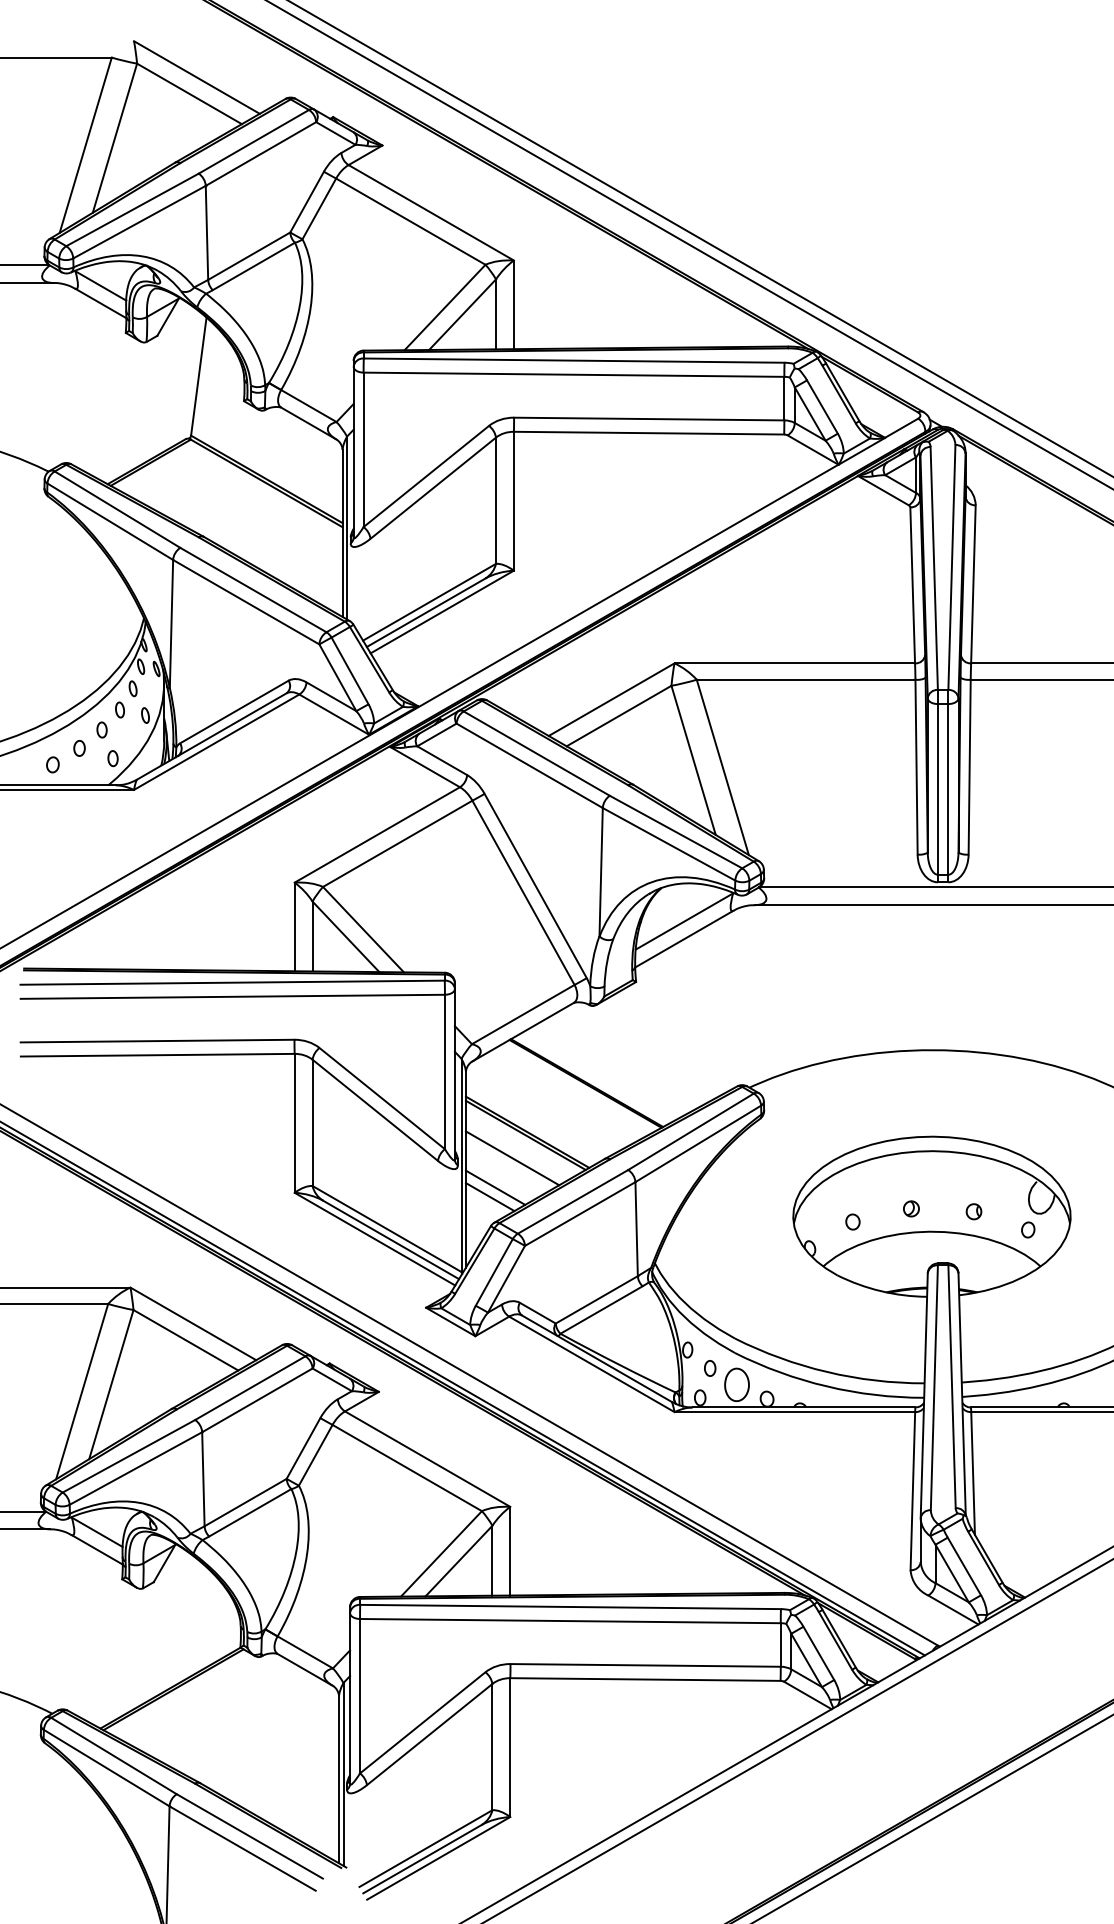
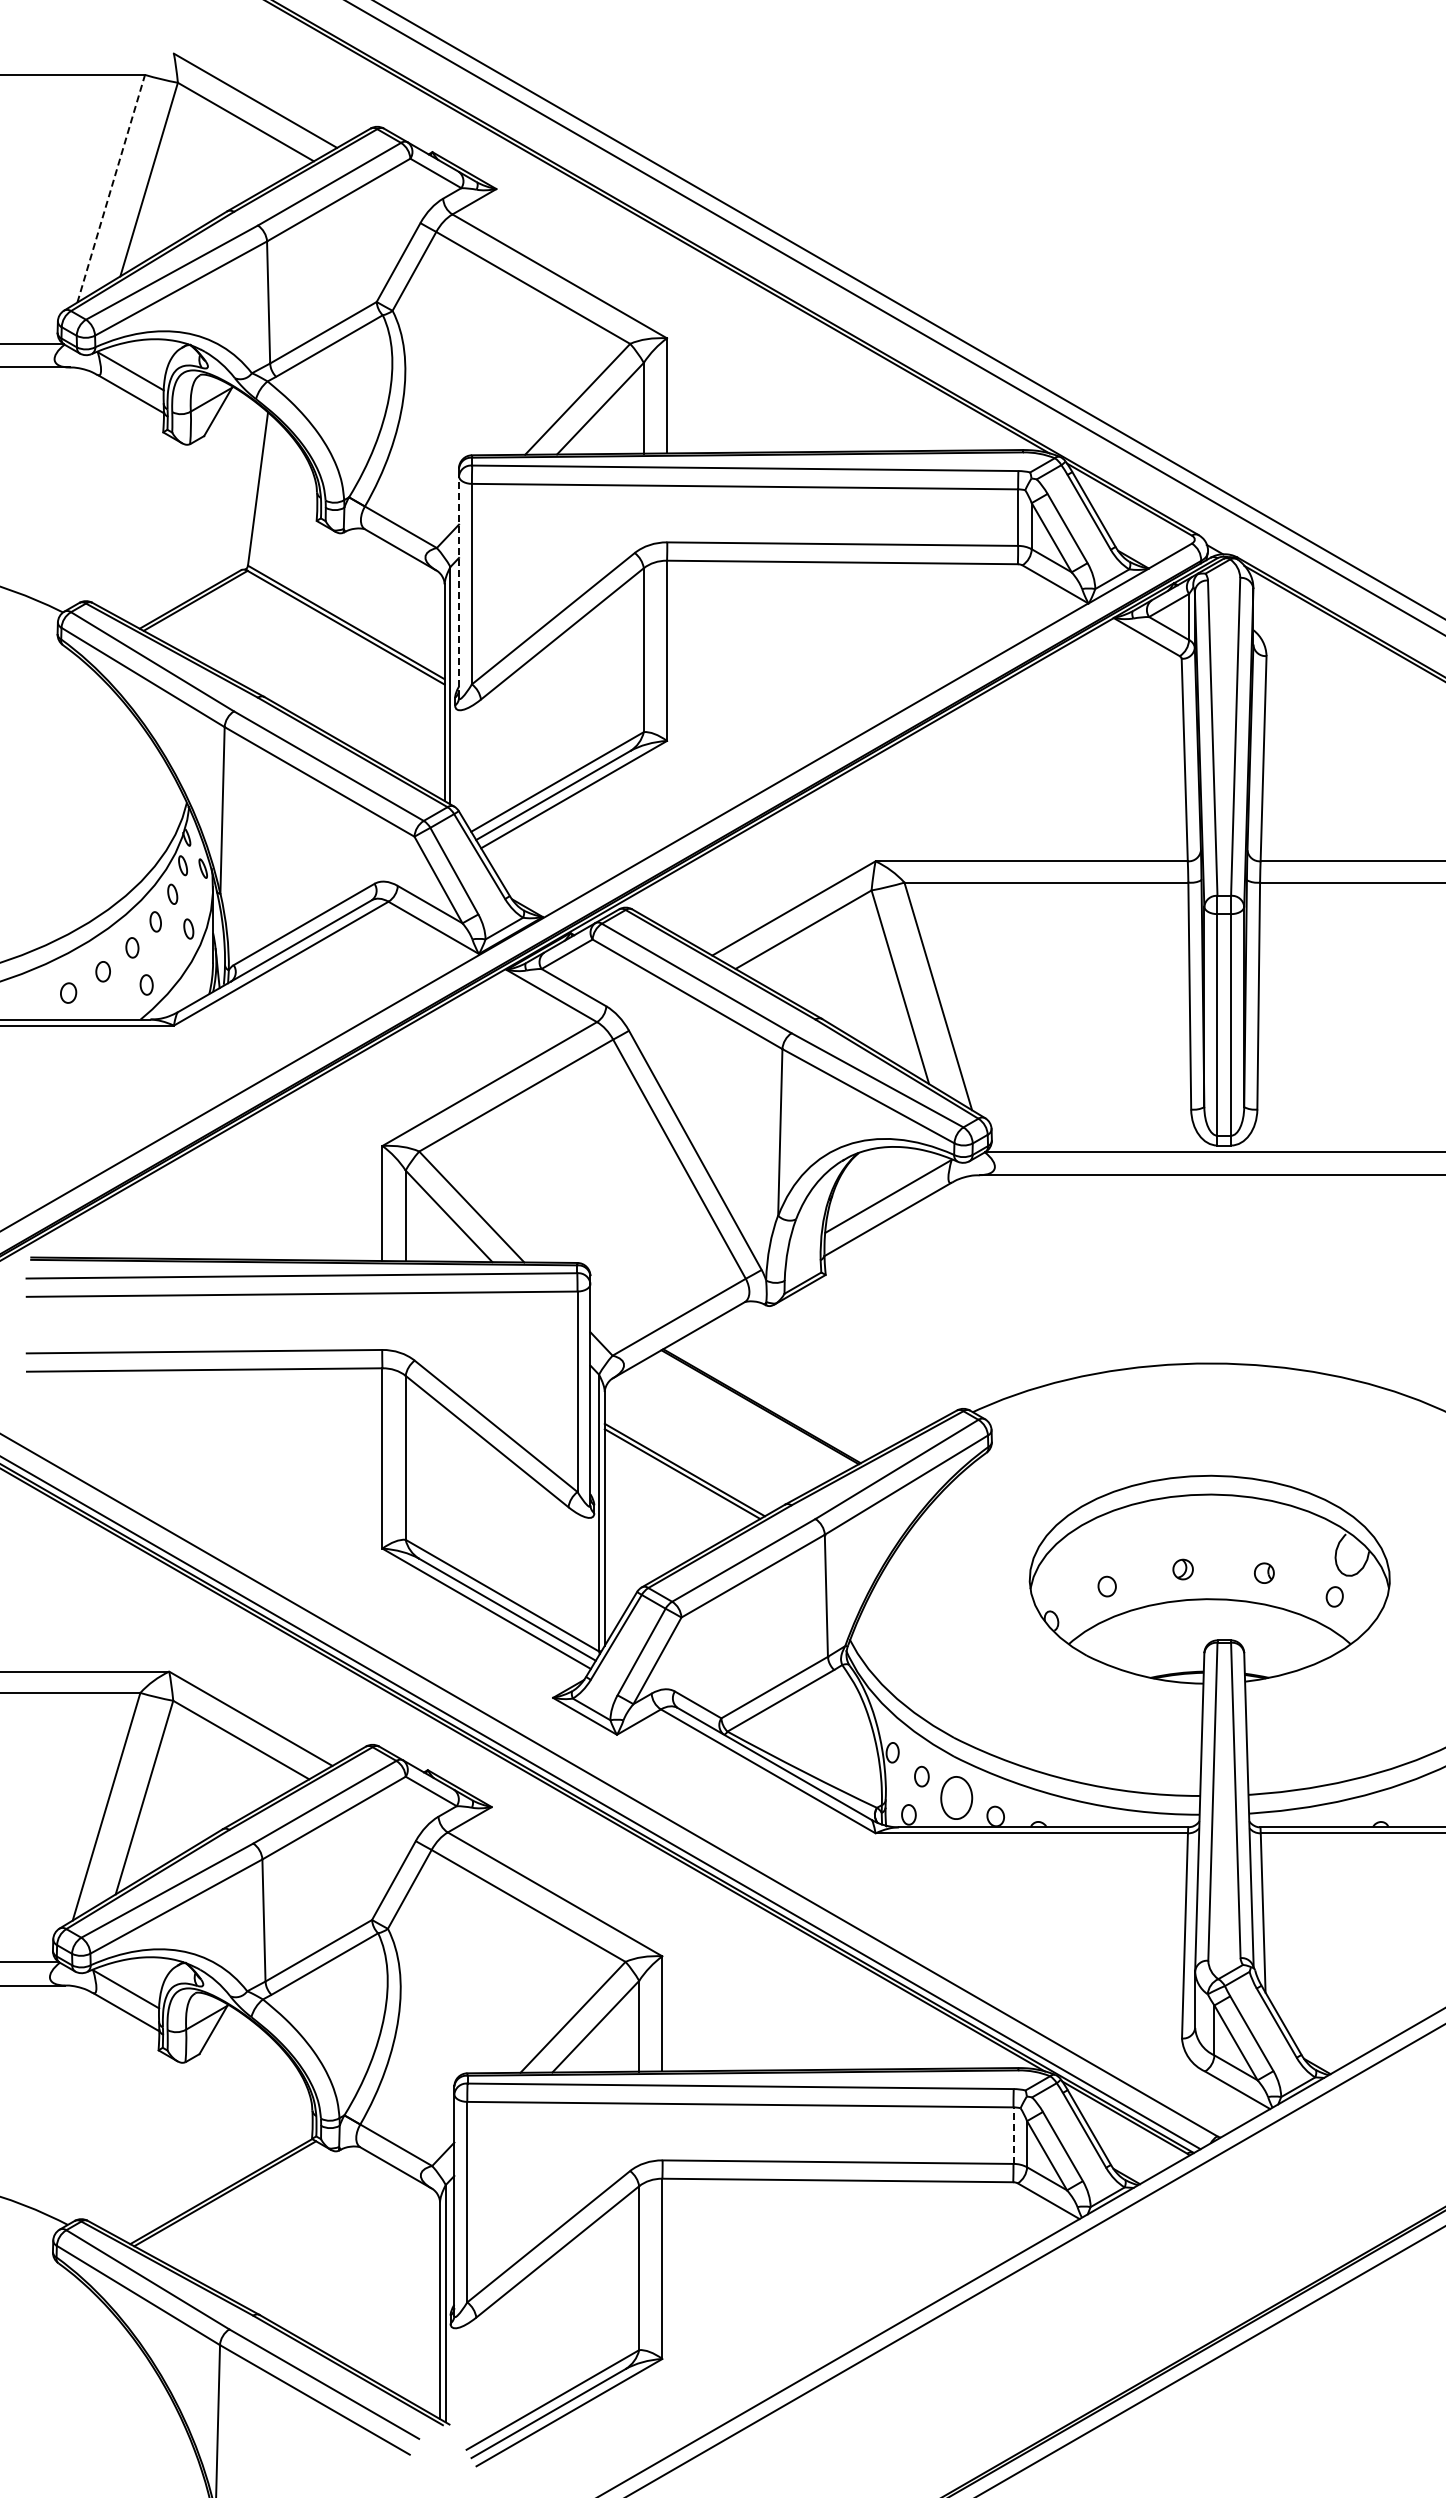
line: (85, 145) -> (111, 188), solid -> dashed
line: (354, 452) -> (459, 587), solid -> dashed
line: (511, 1158) -> (664, 1503), removed
line: (494, 1187) -> (642, 1541), removed
line: (489, 1197) -> (635, 1554), removed
line: (780, 1644) -> (1013, 2135), solid -> dashed

